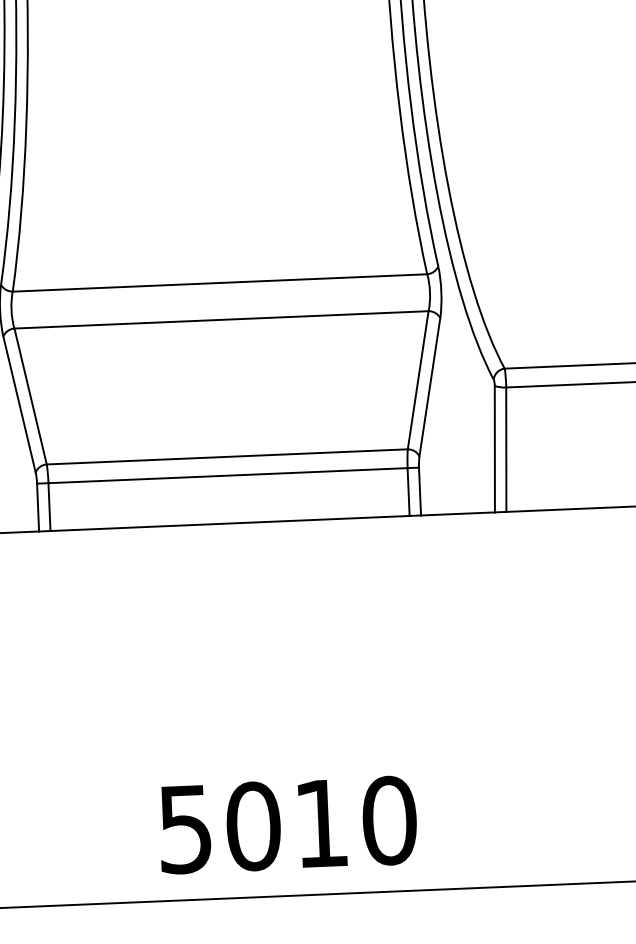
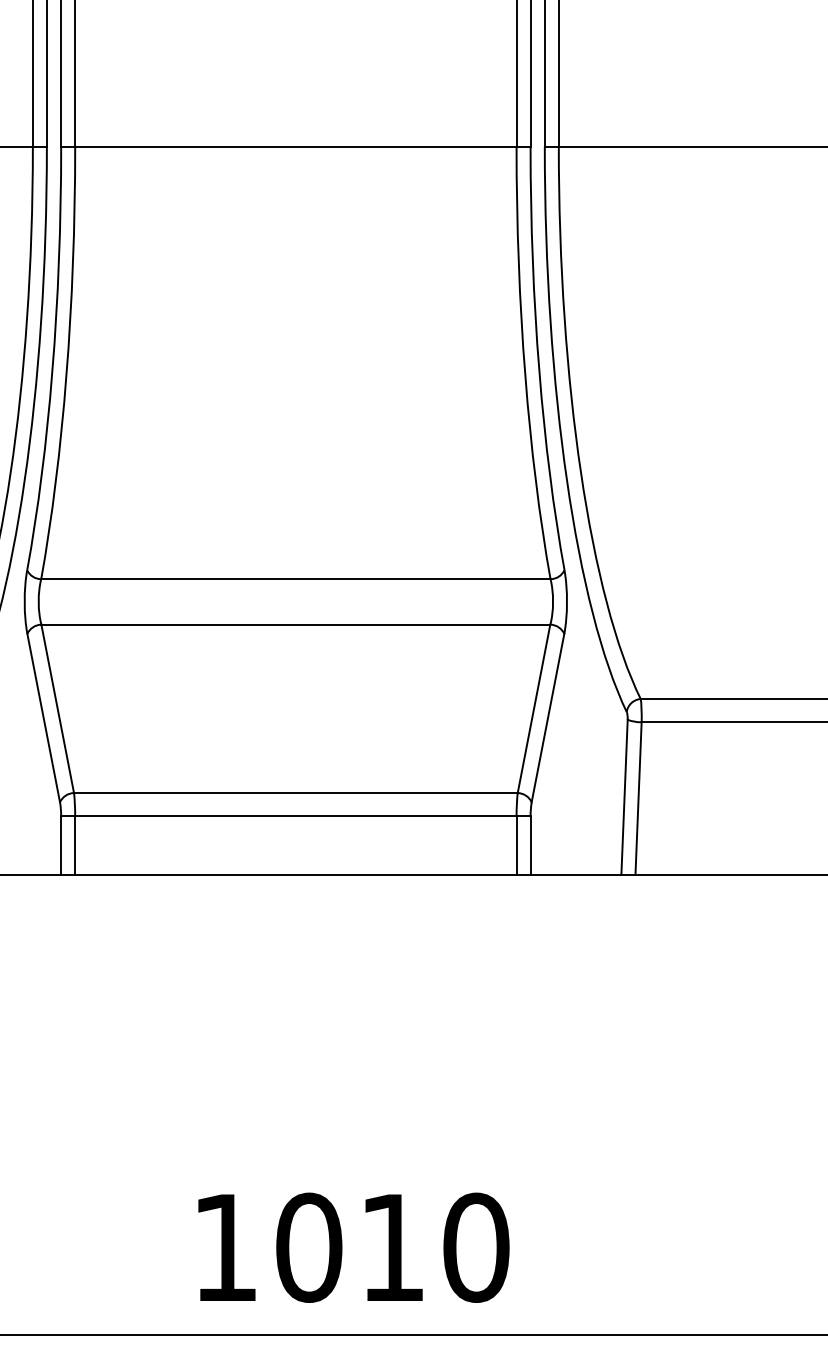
text: (185, 829) -> (225, 1248), 5010 -> 1010

